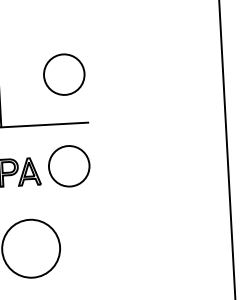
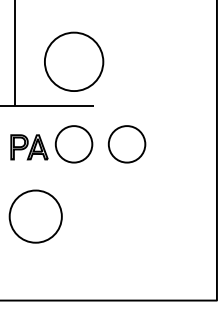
part: (63, 74) -> (73, 61), size x1.6
part: (127, 163) -> (126, 144), added

